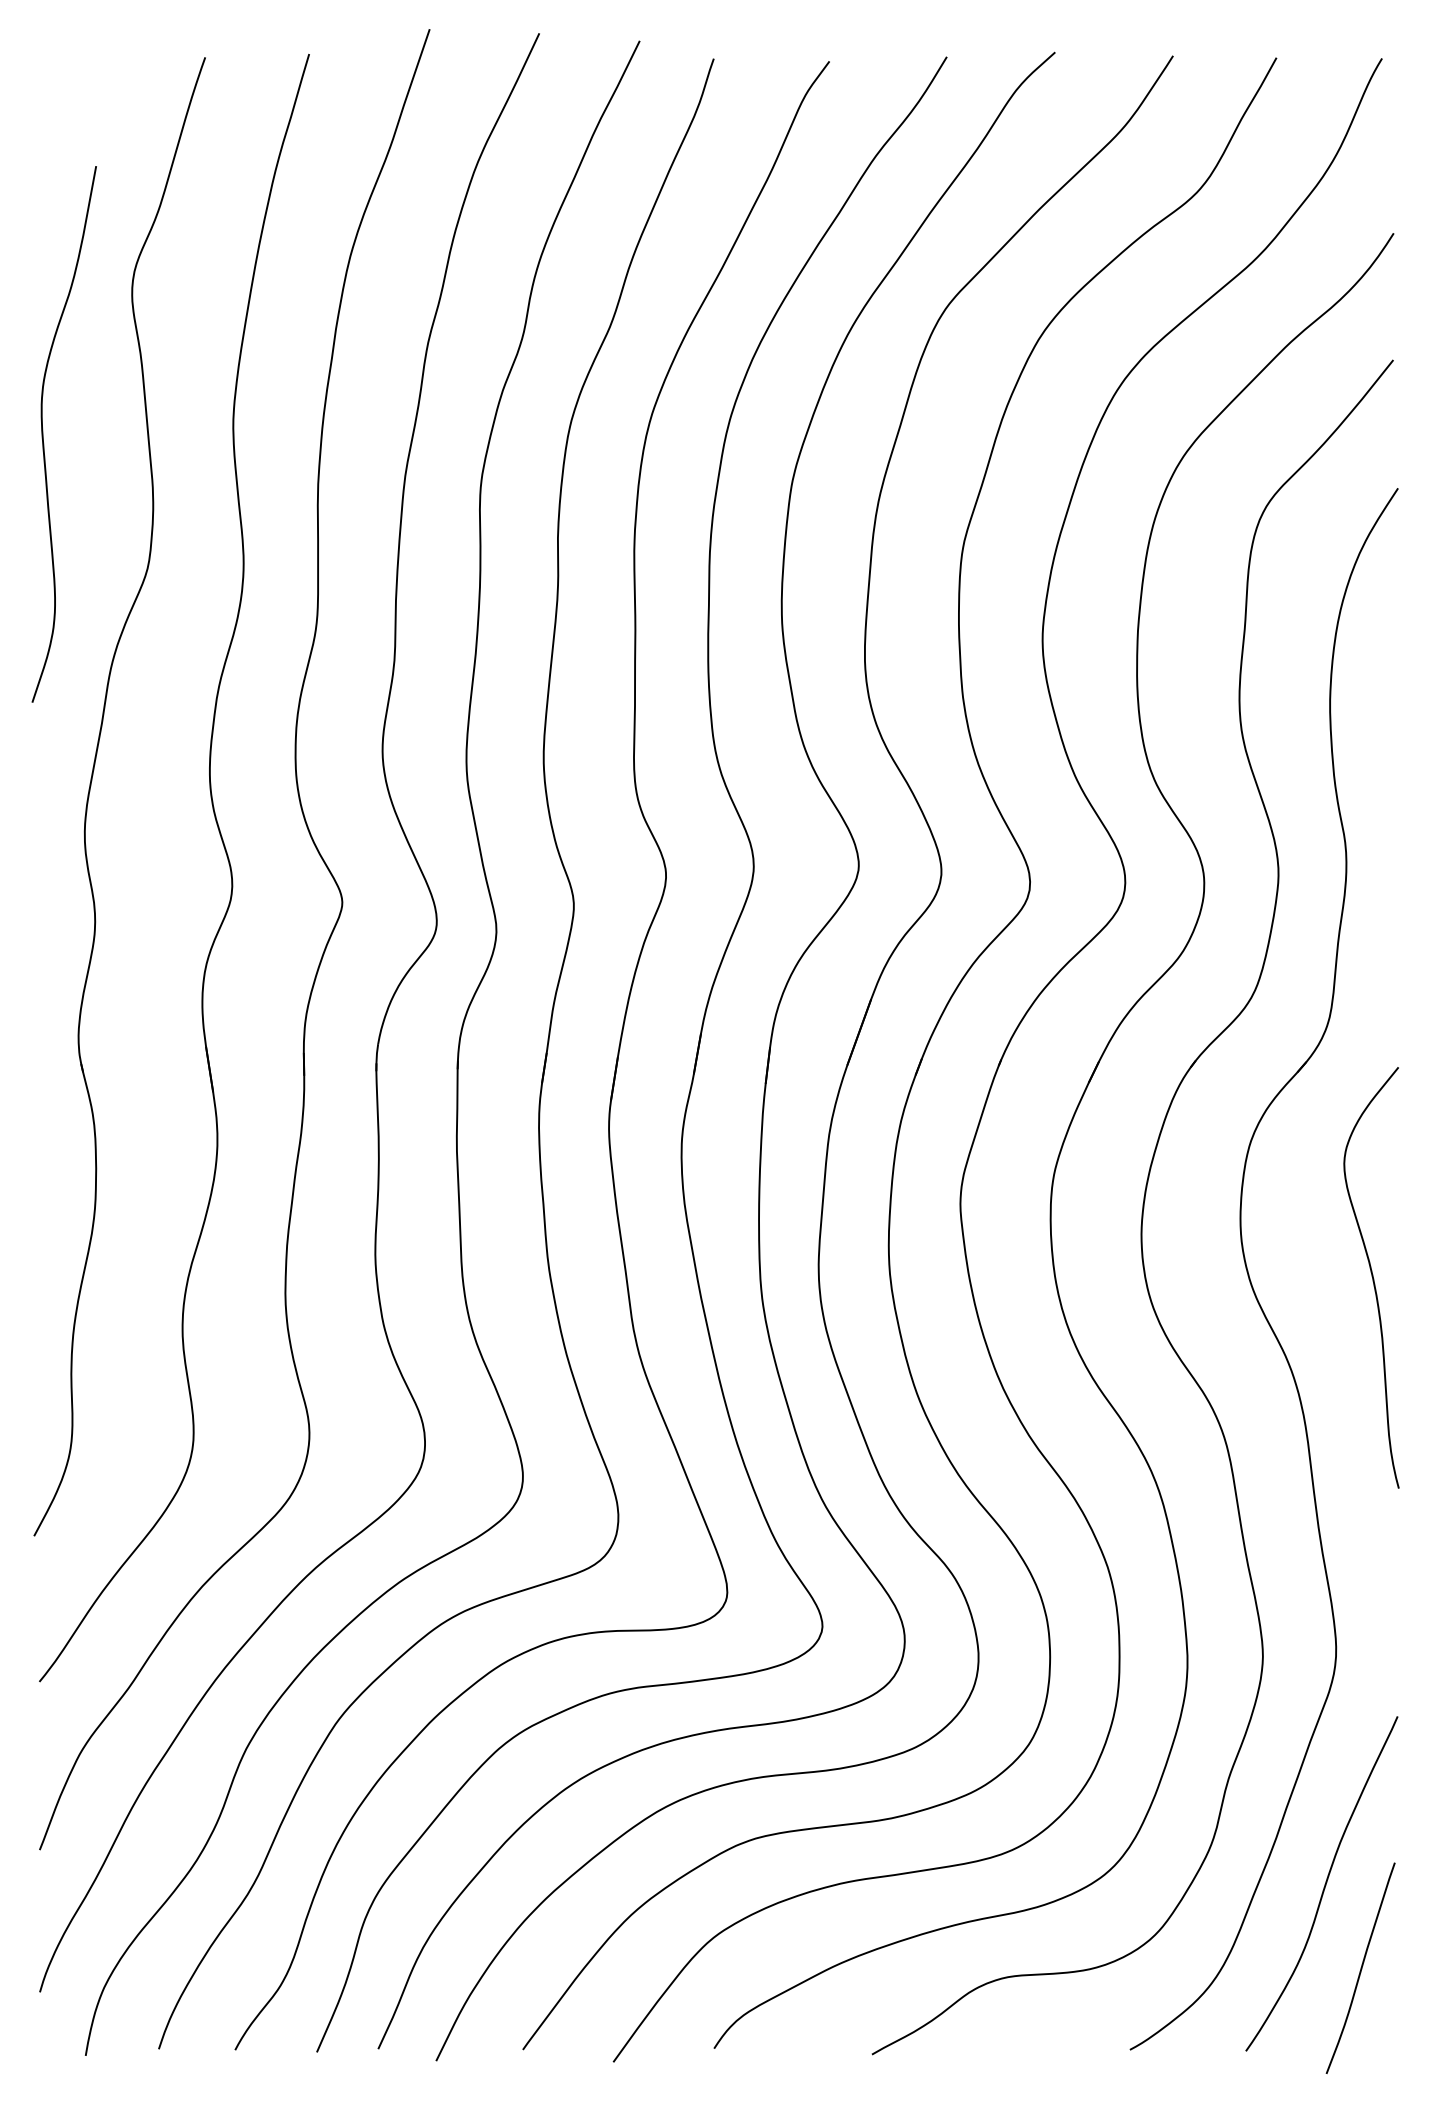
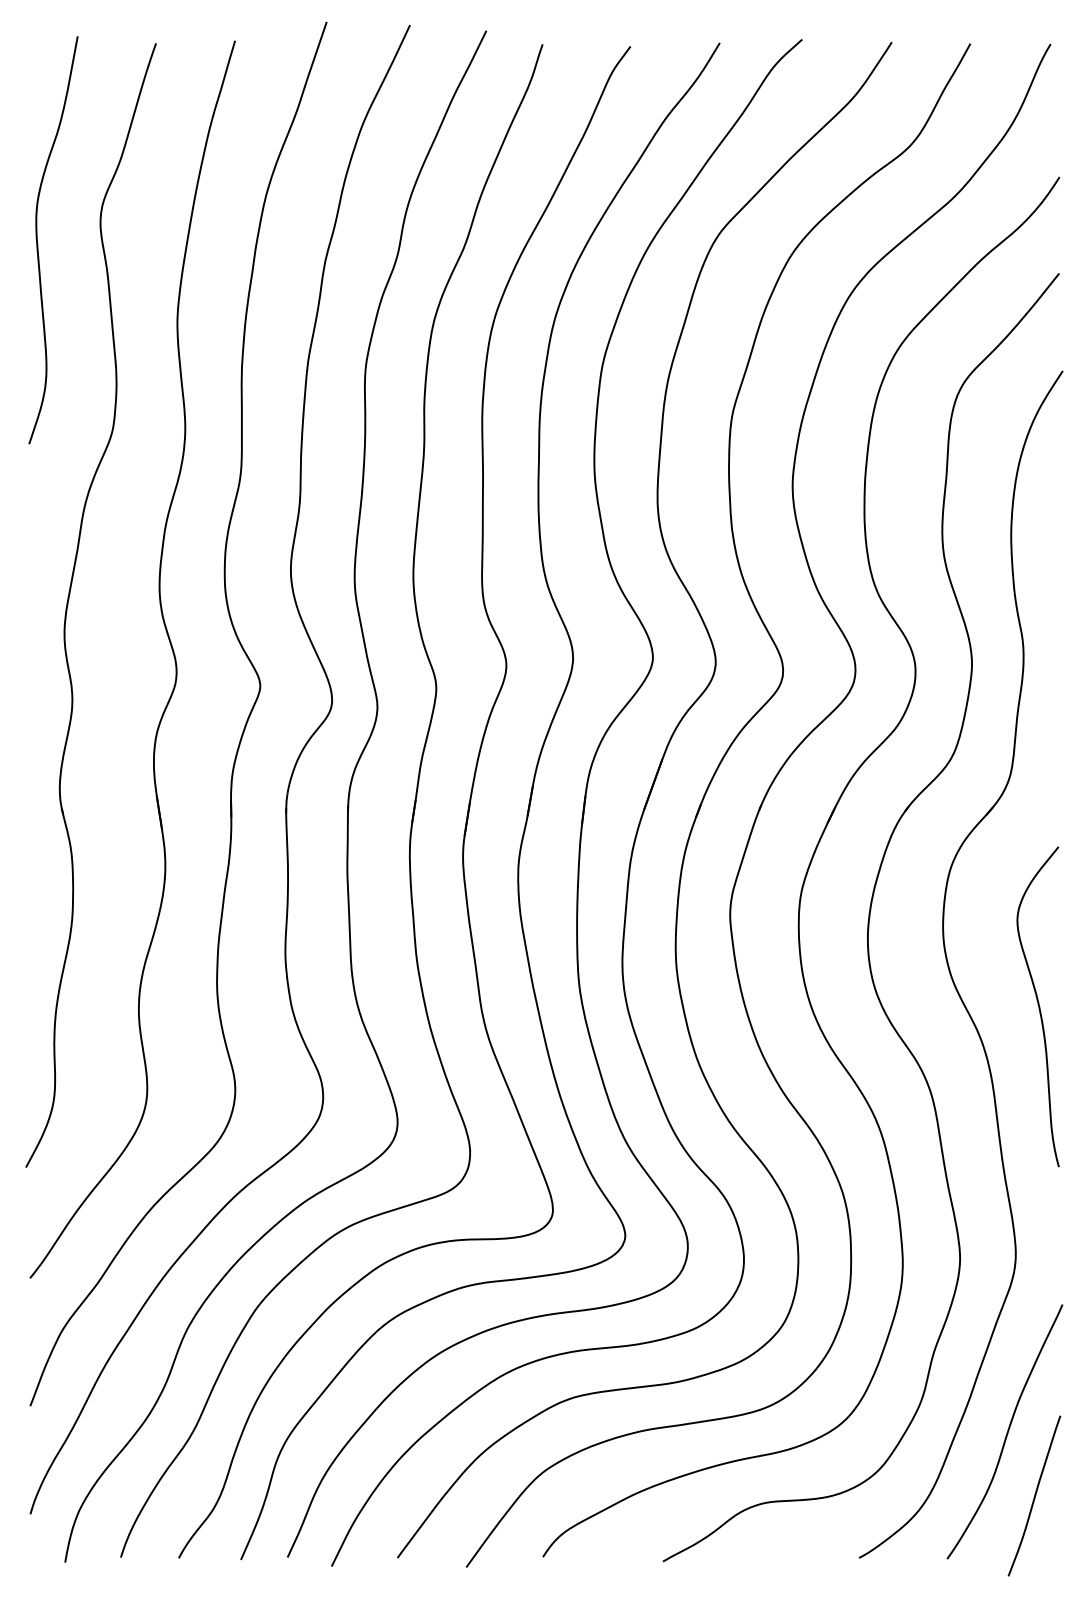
curve: (43, 434) -> (37, 240), moved
curve: (1371, 1276) -> (1038, 1005), moved

